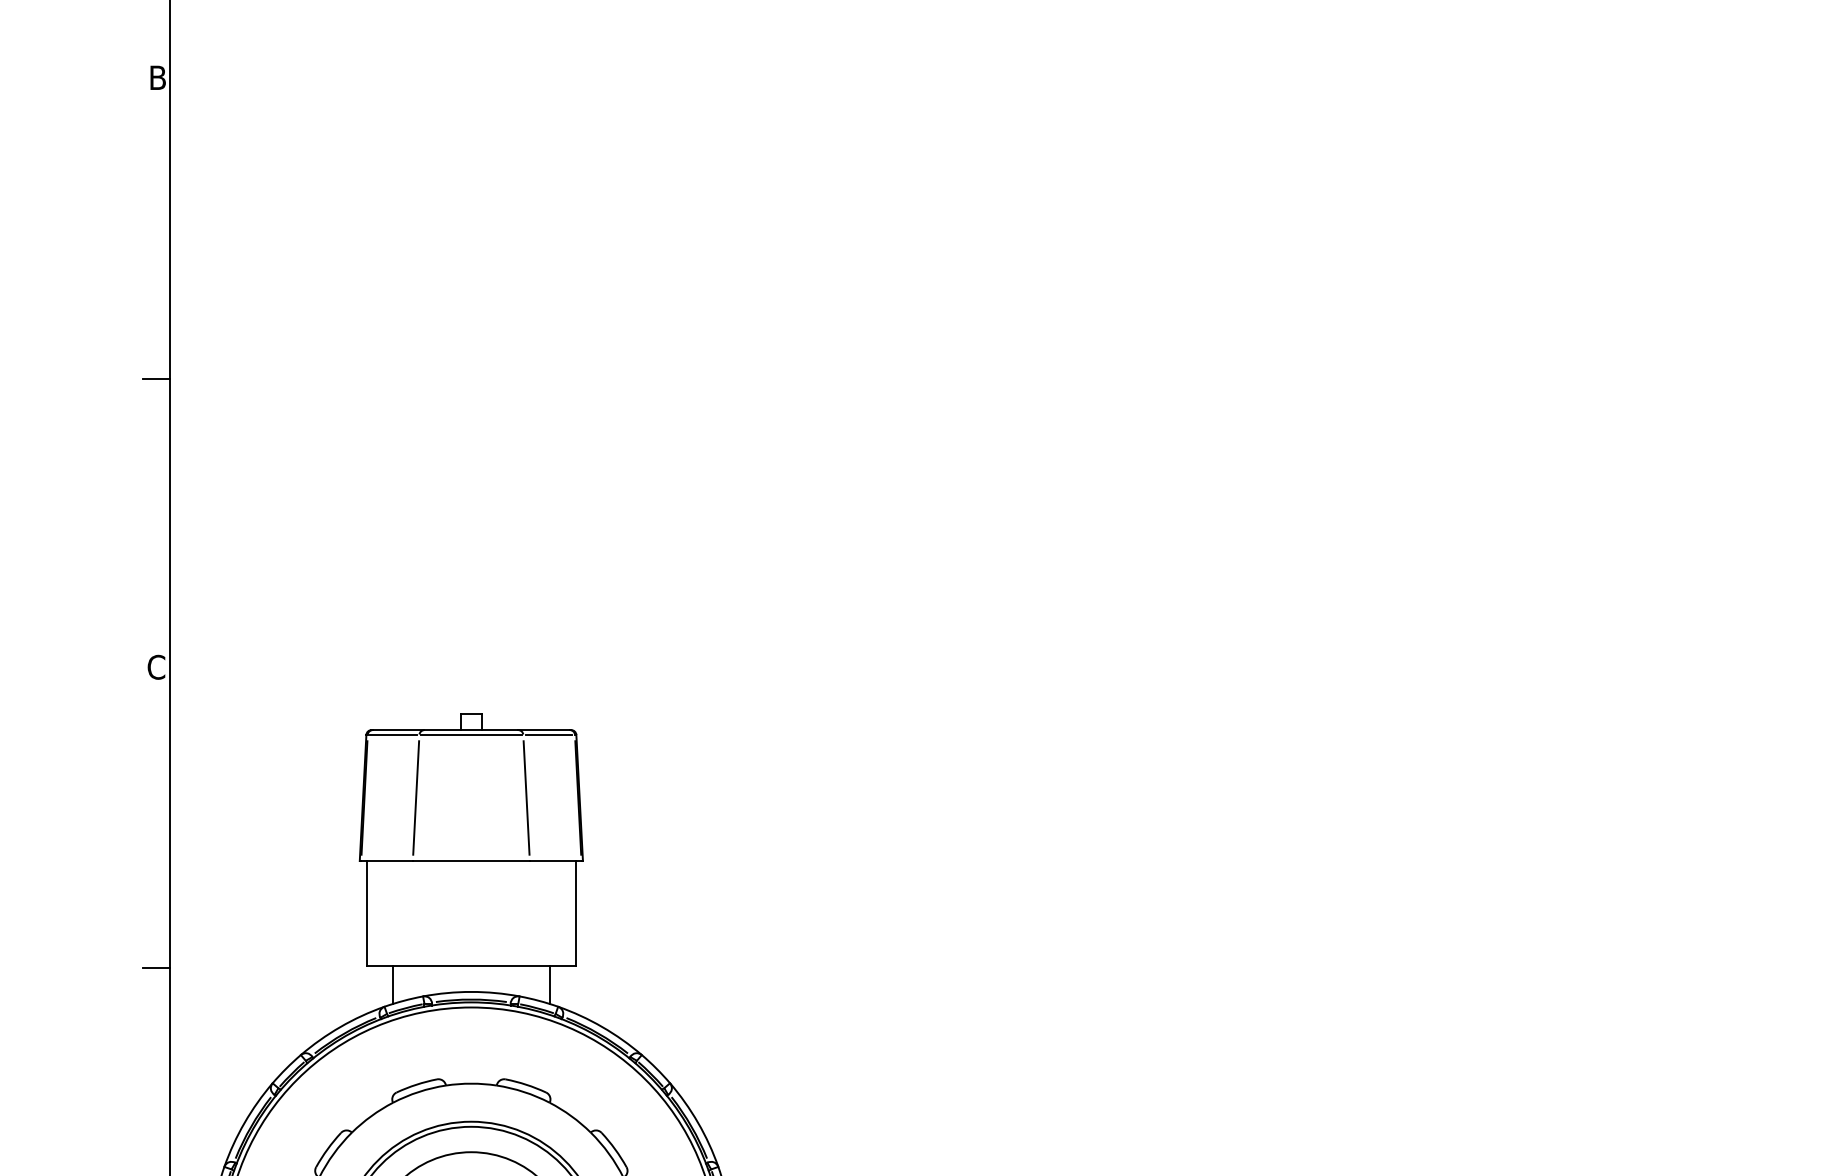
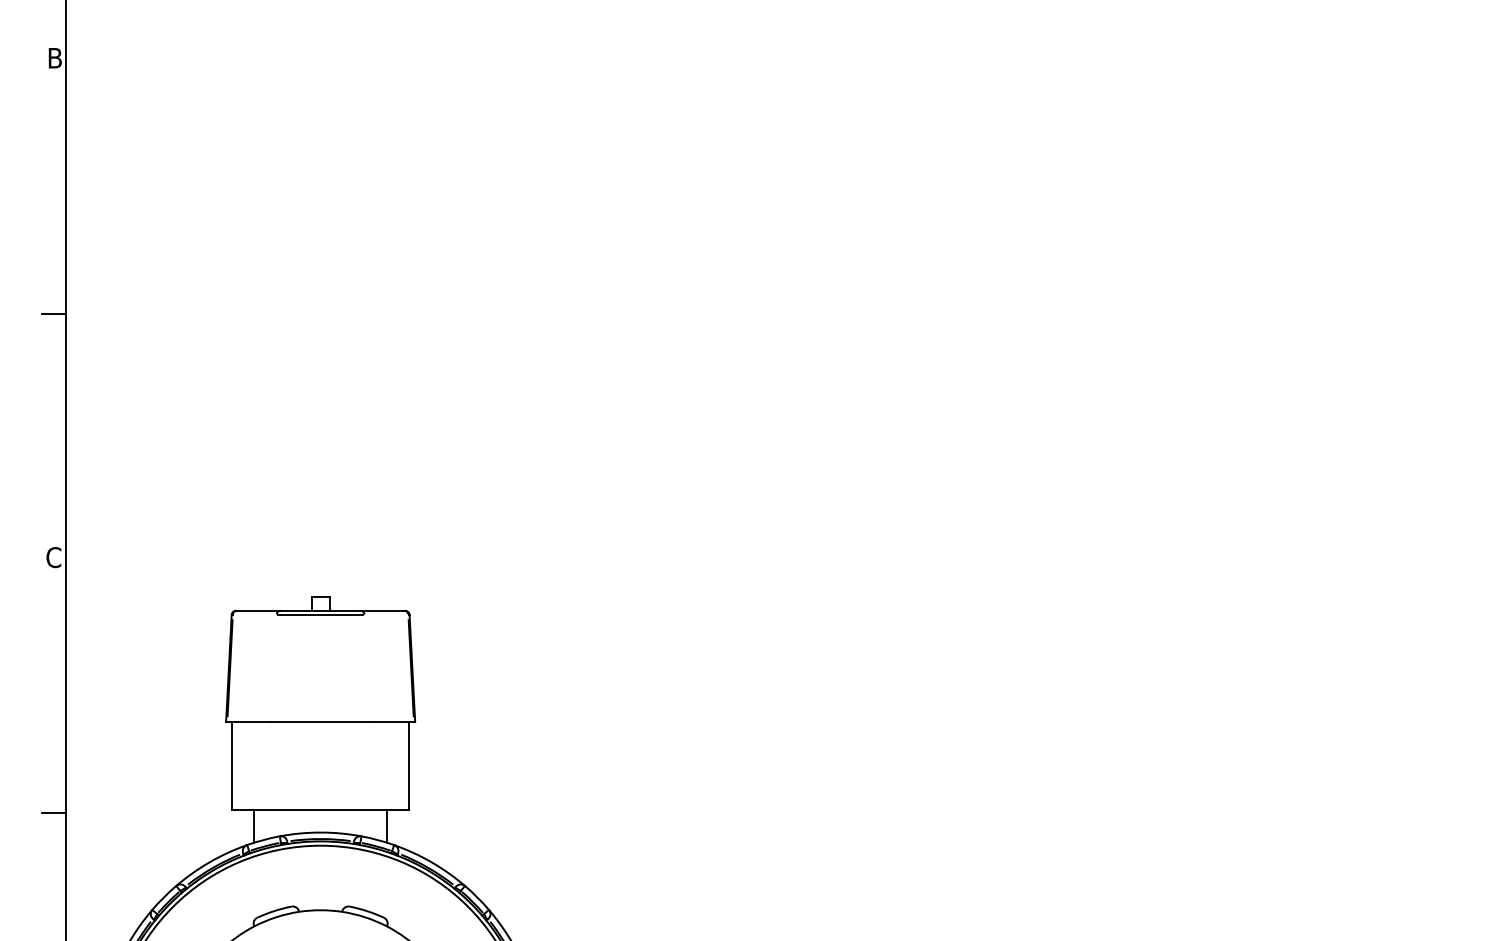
line: (393, 734) -> (254, 614), removed
line: (548, 734) -> (385, 614), removed
line: (416, 797) -> (274, 667), removed
line: (526, 797) -> (367, 667), removed

